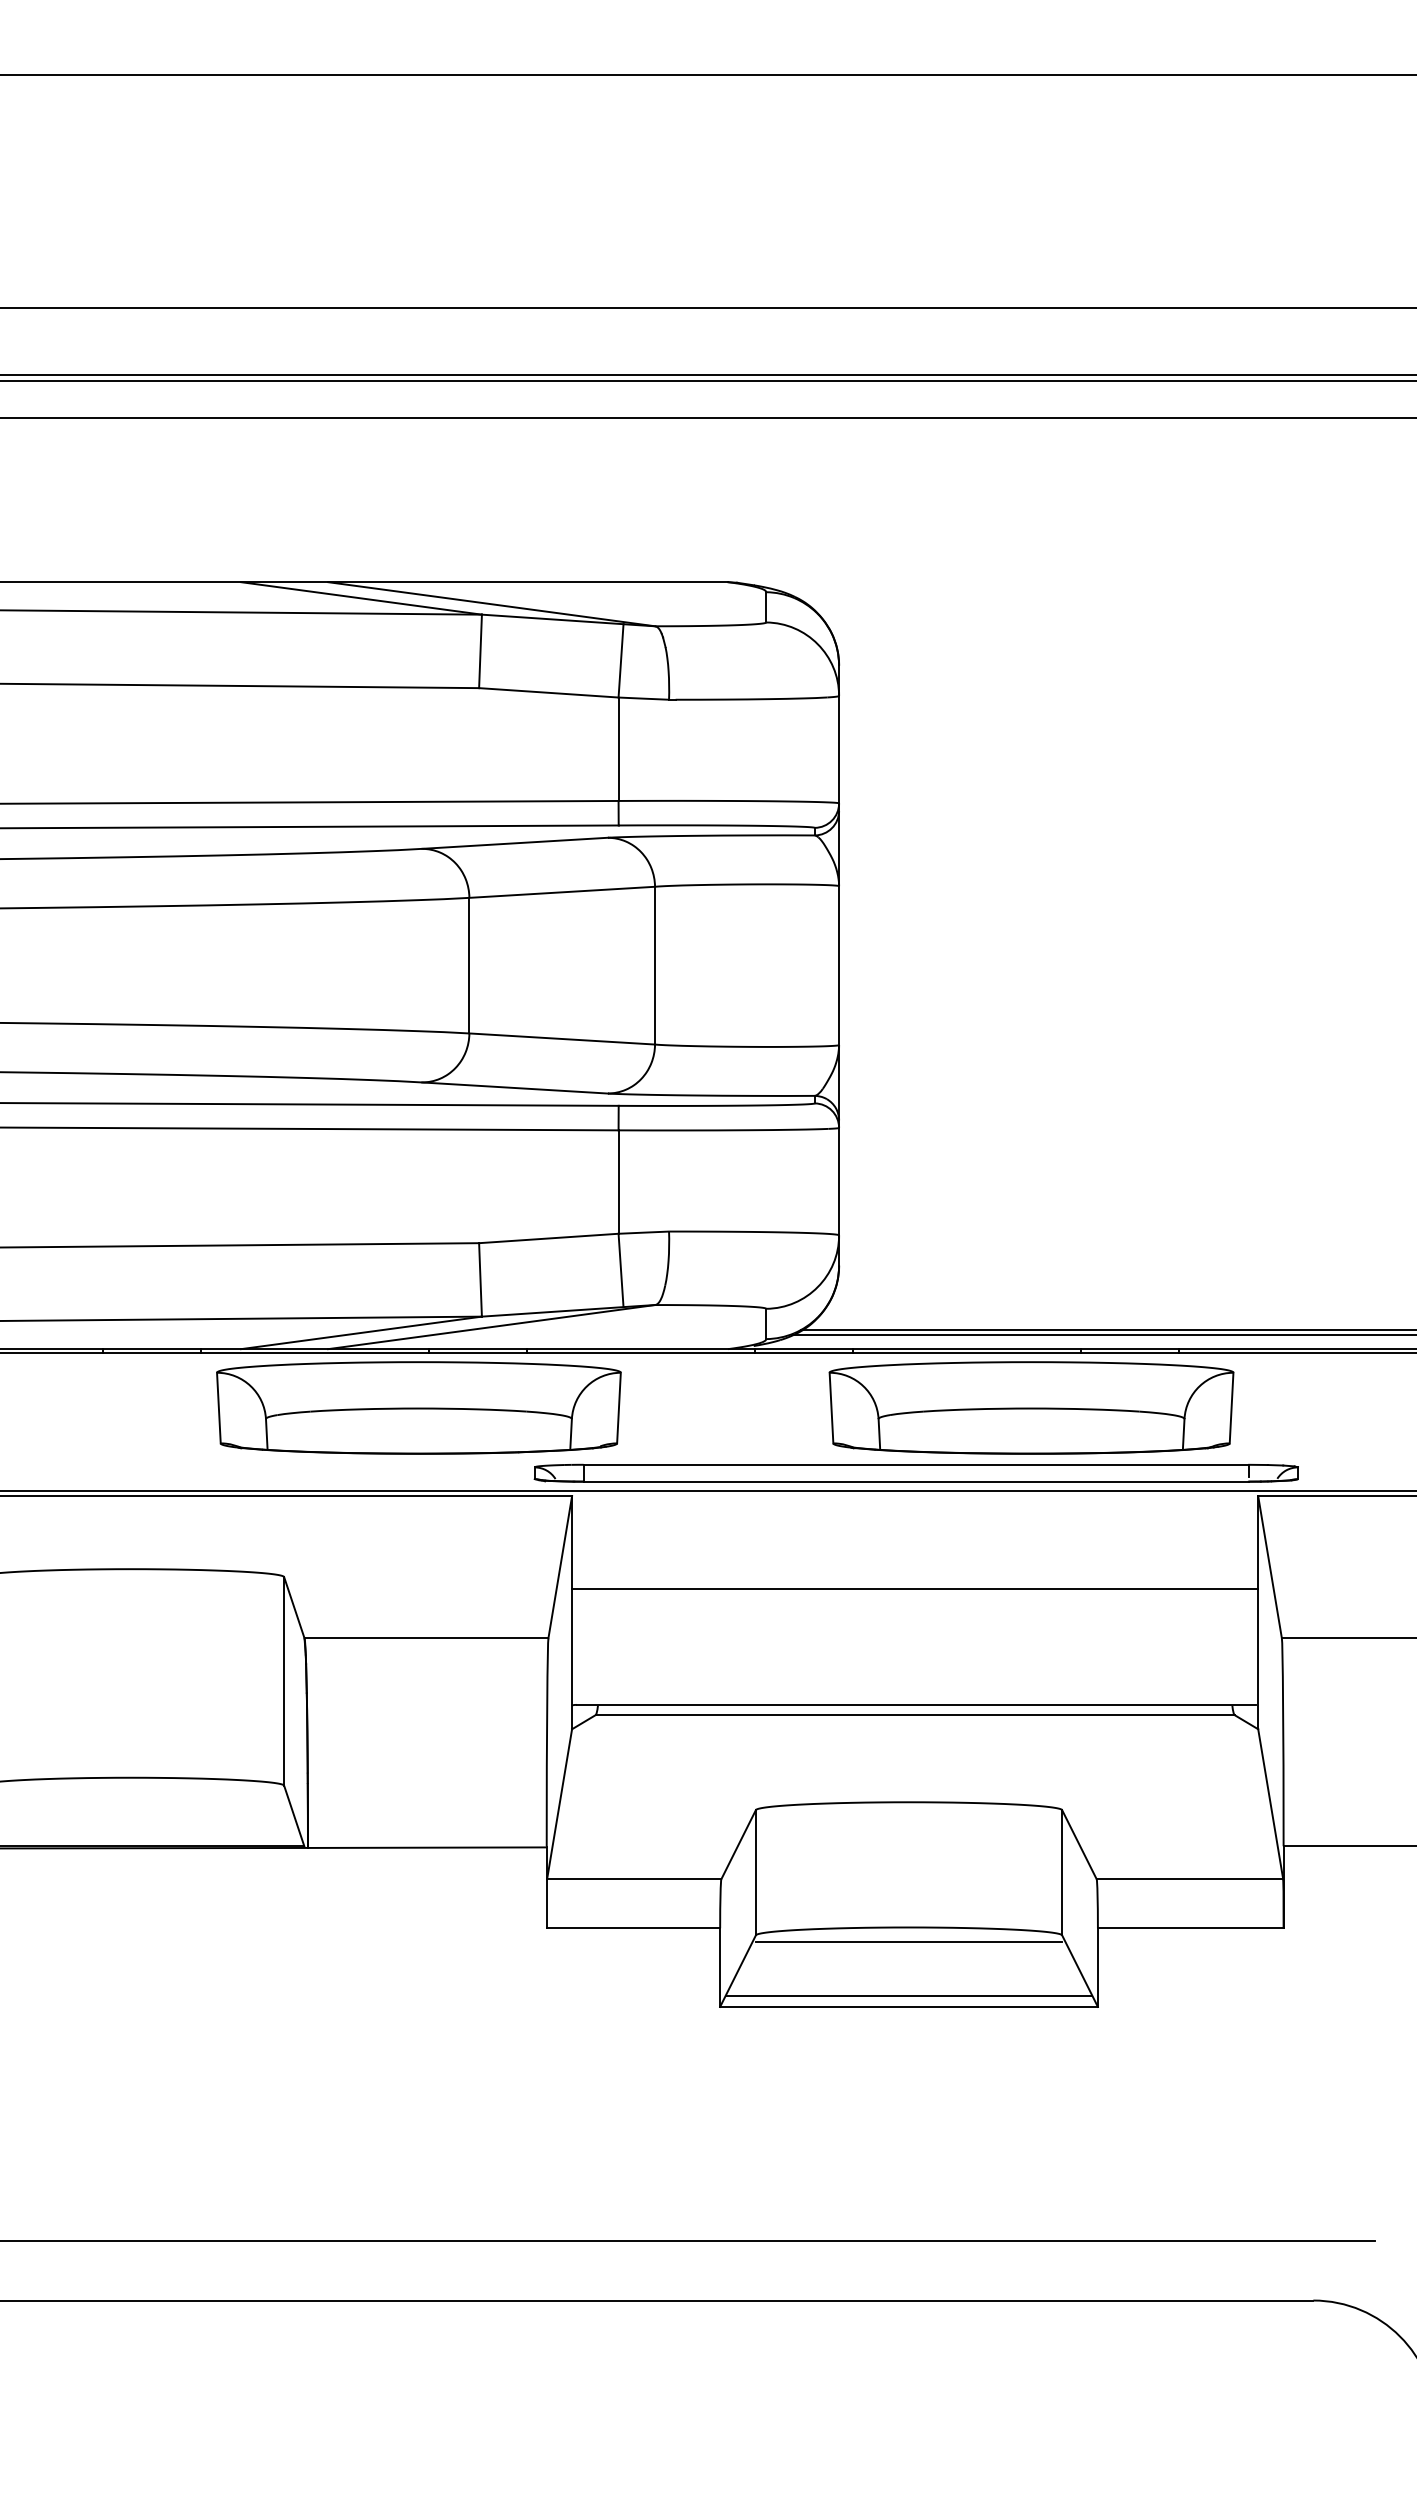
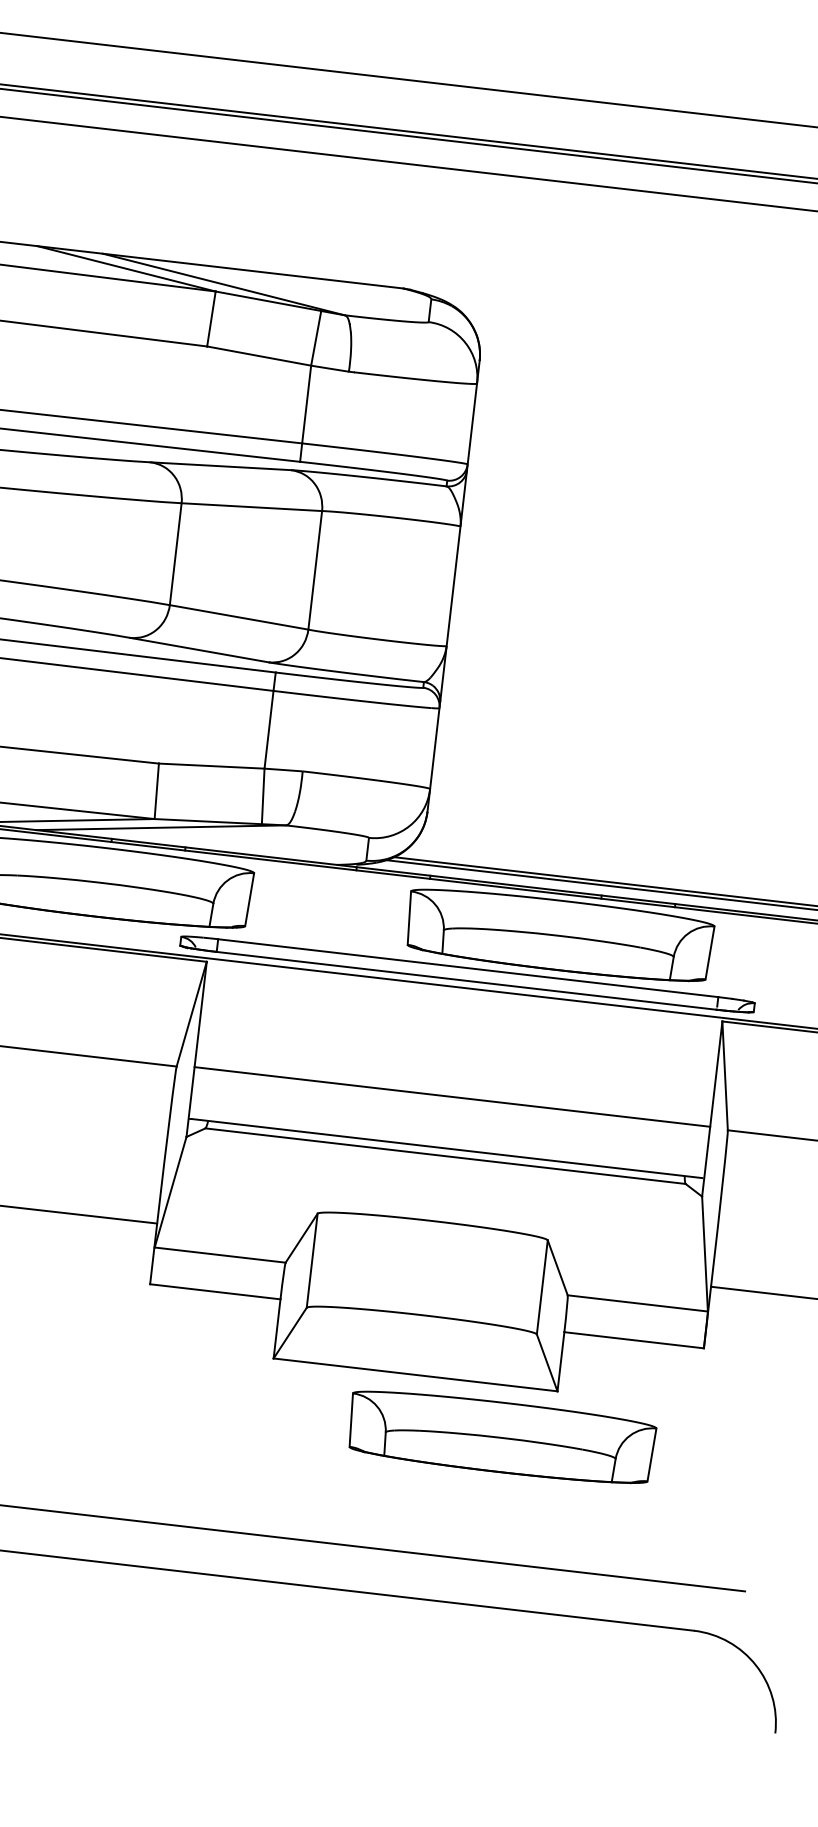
line: (915, 1589) -> (452, 1097), moved
line: (908, 1941) -> (420, 1325), removed
line: (908, 1995) -> (416, 1366), removed
part: (1031, 2075) -> (501, 1437), added

